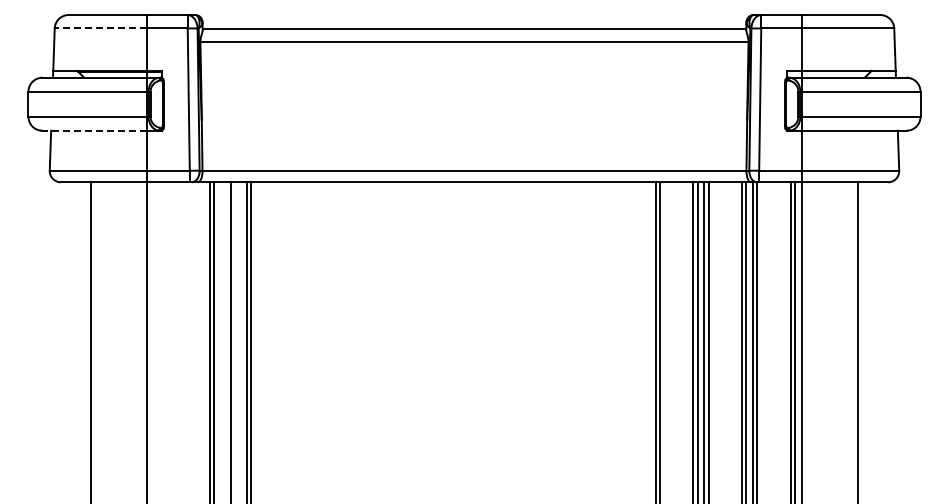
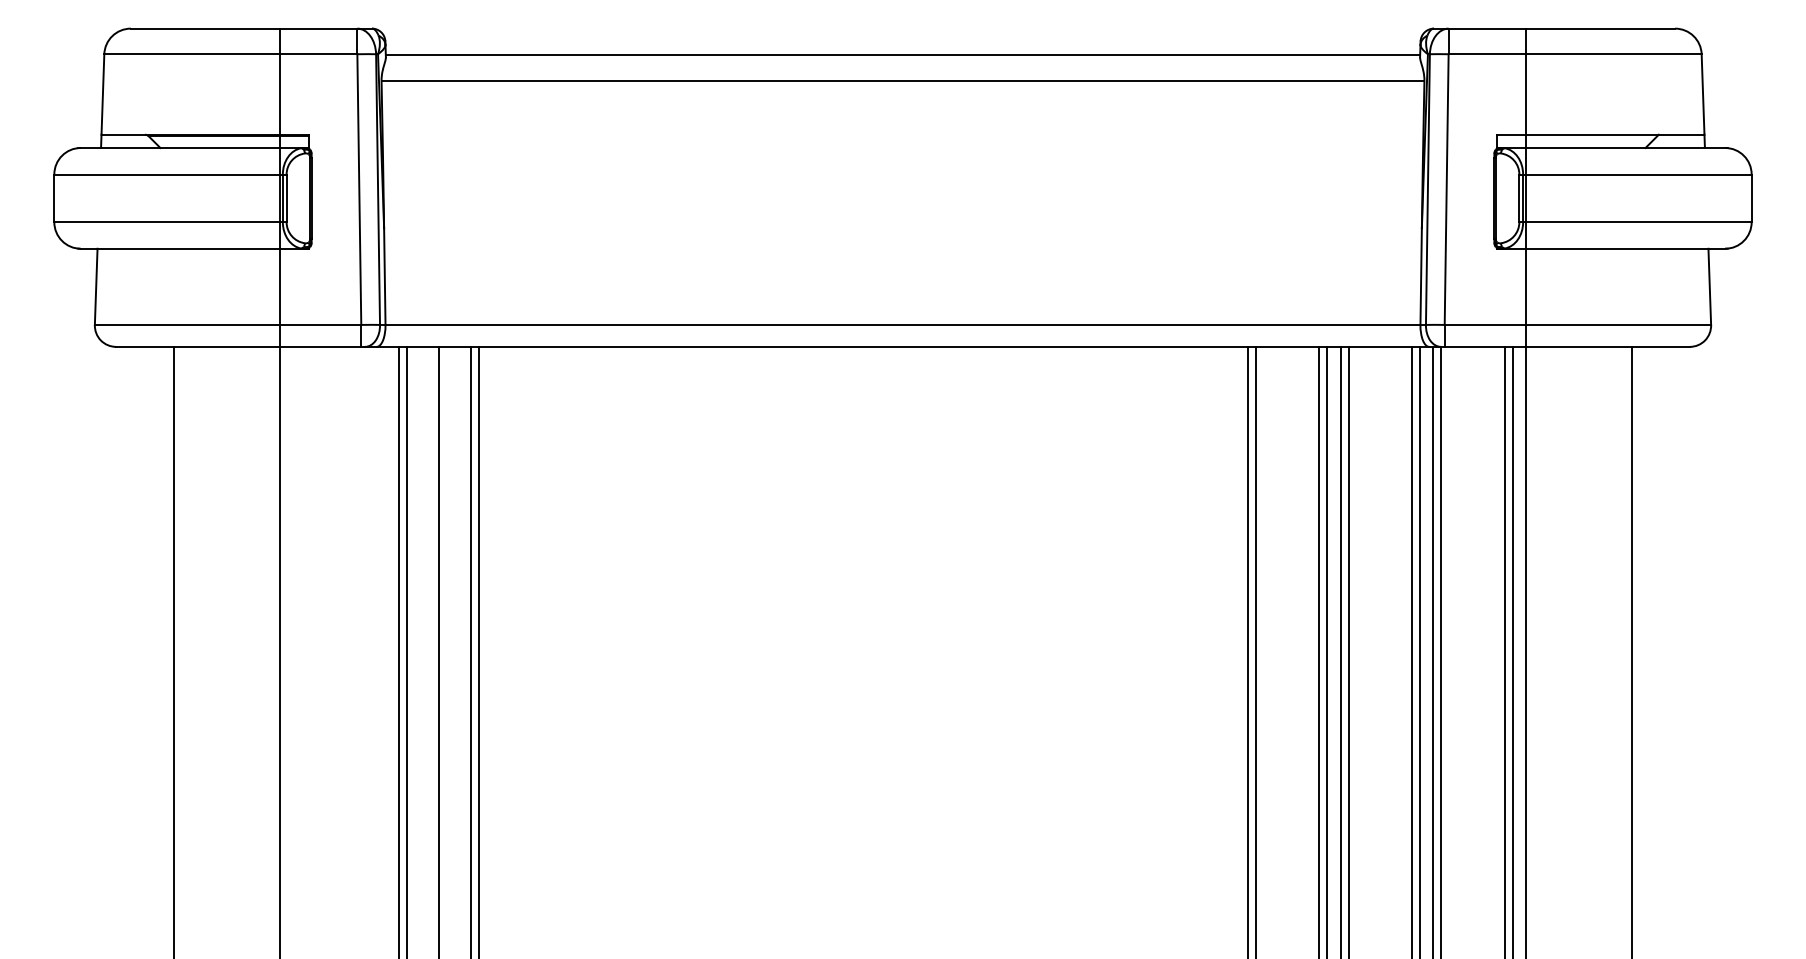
line: (100, 28) -> (191, 54), dashed -> solid
line: (94, 130) -> (179, 248), dashed -> solid

